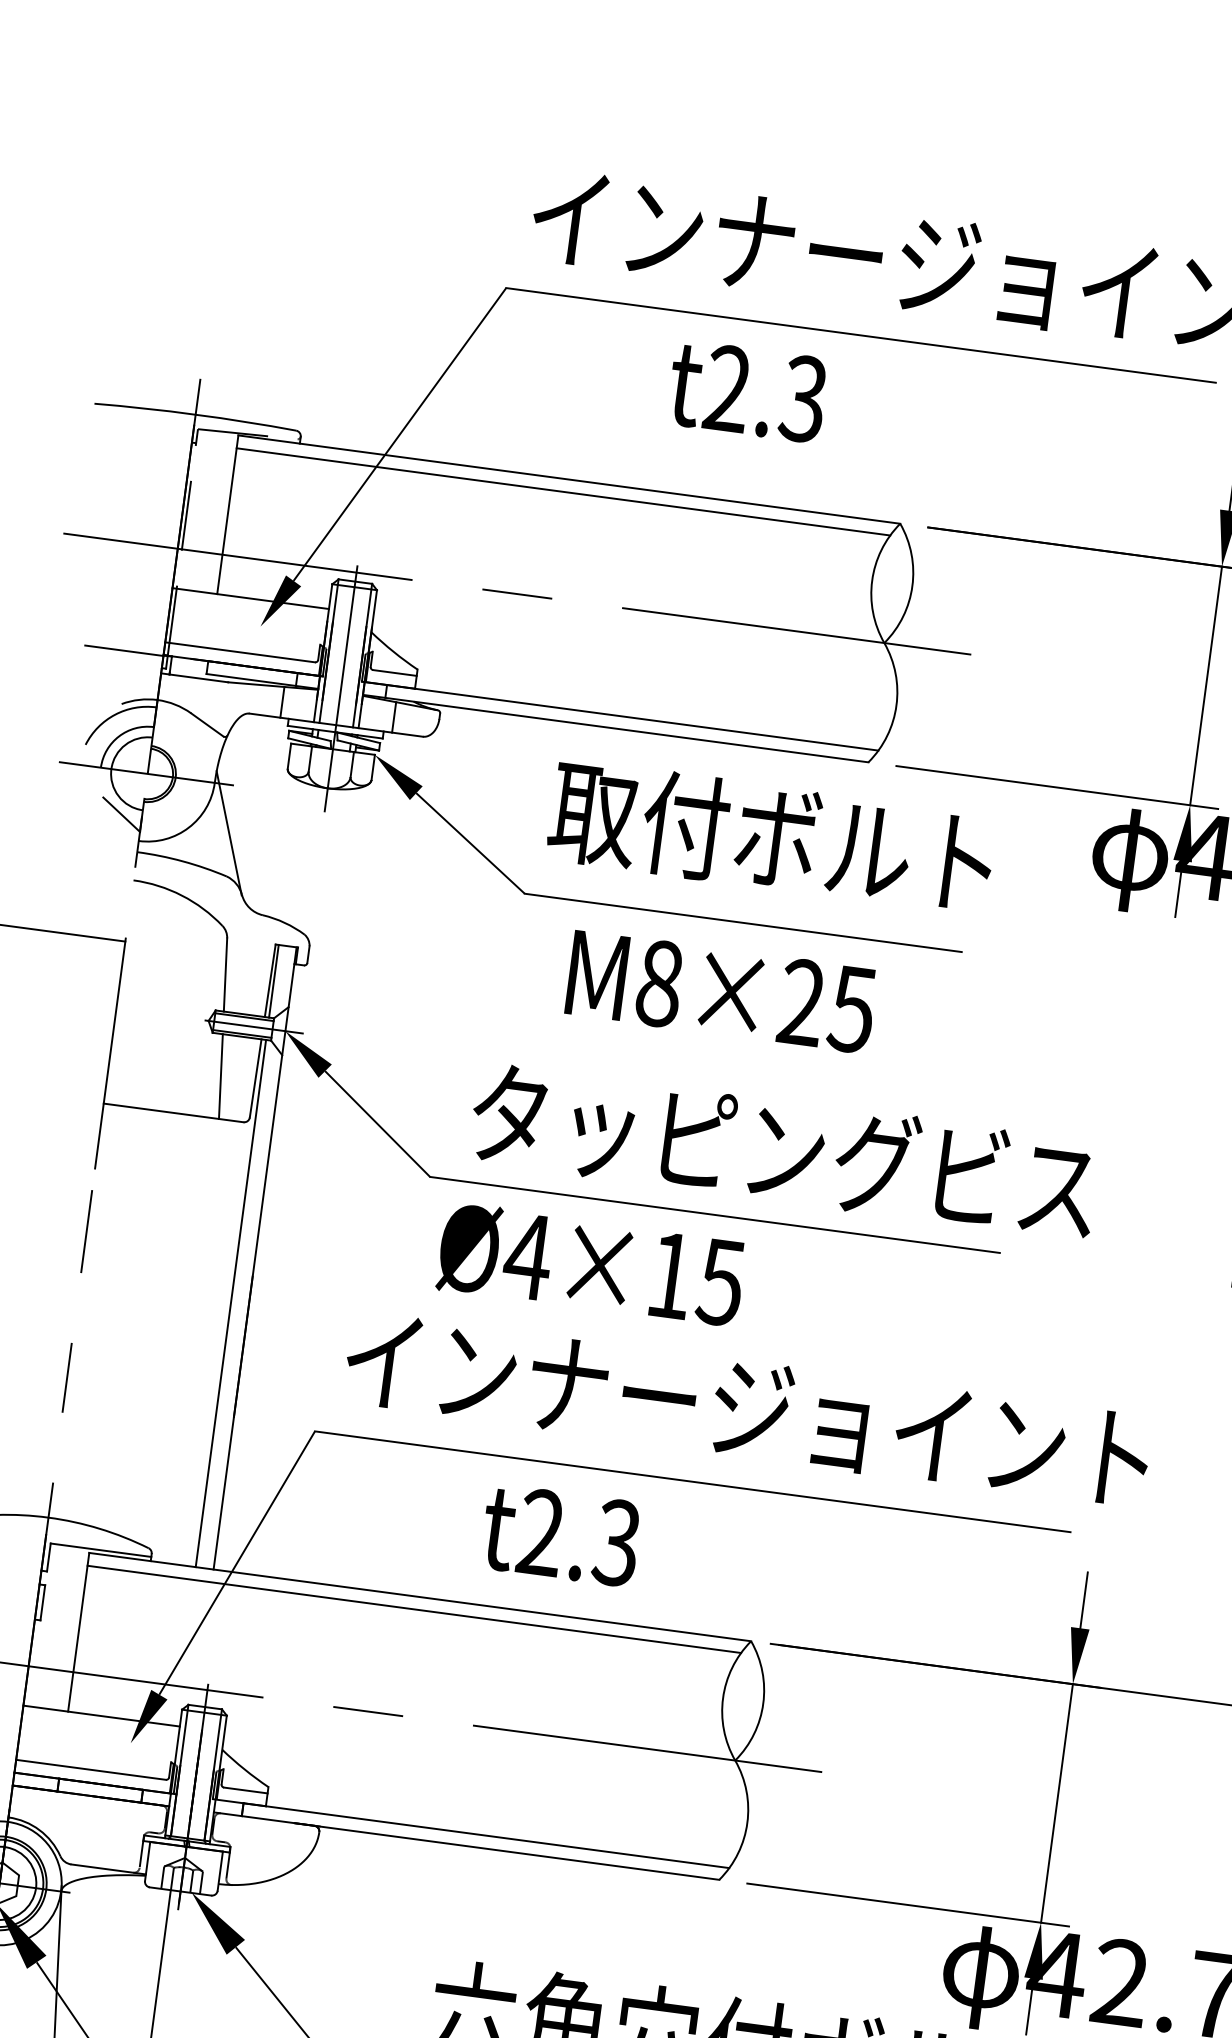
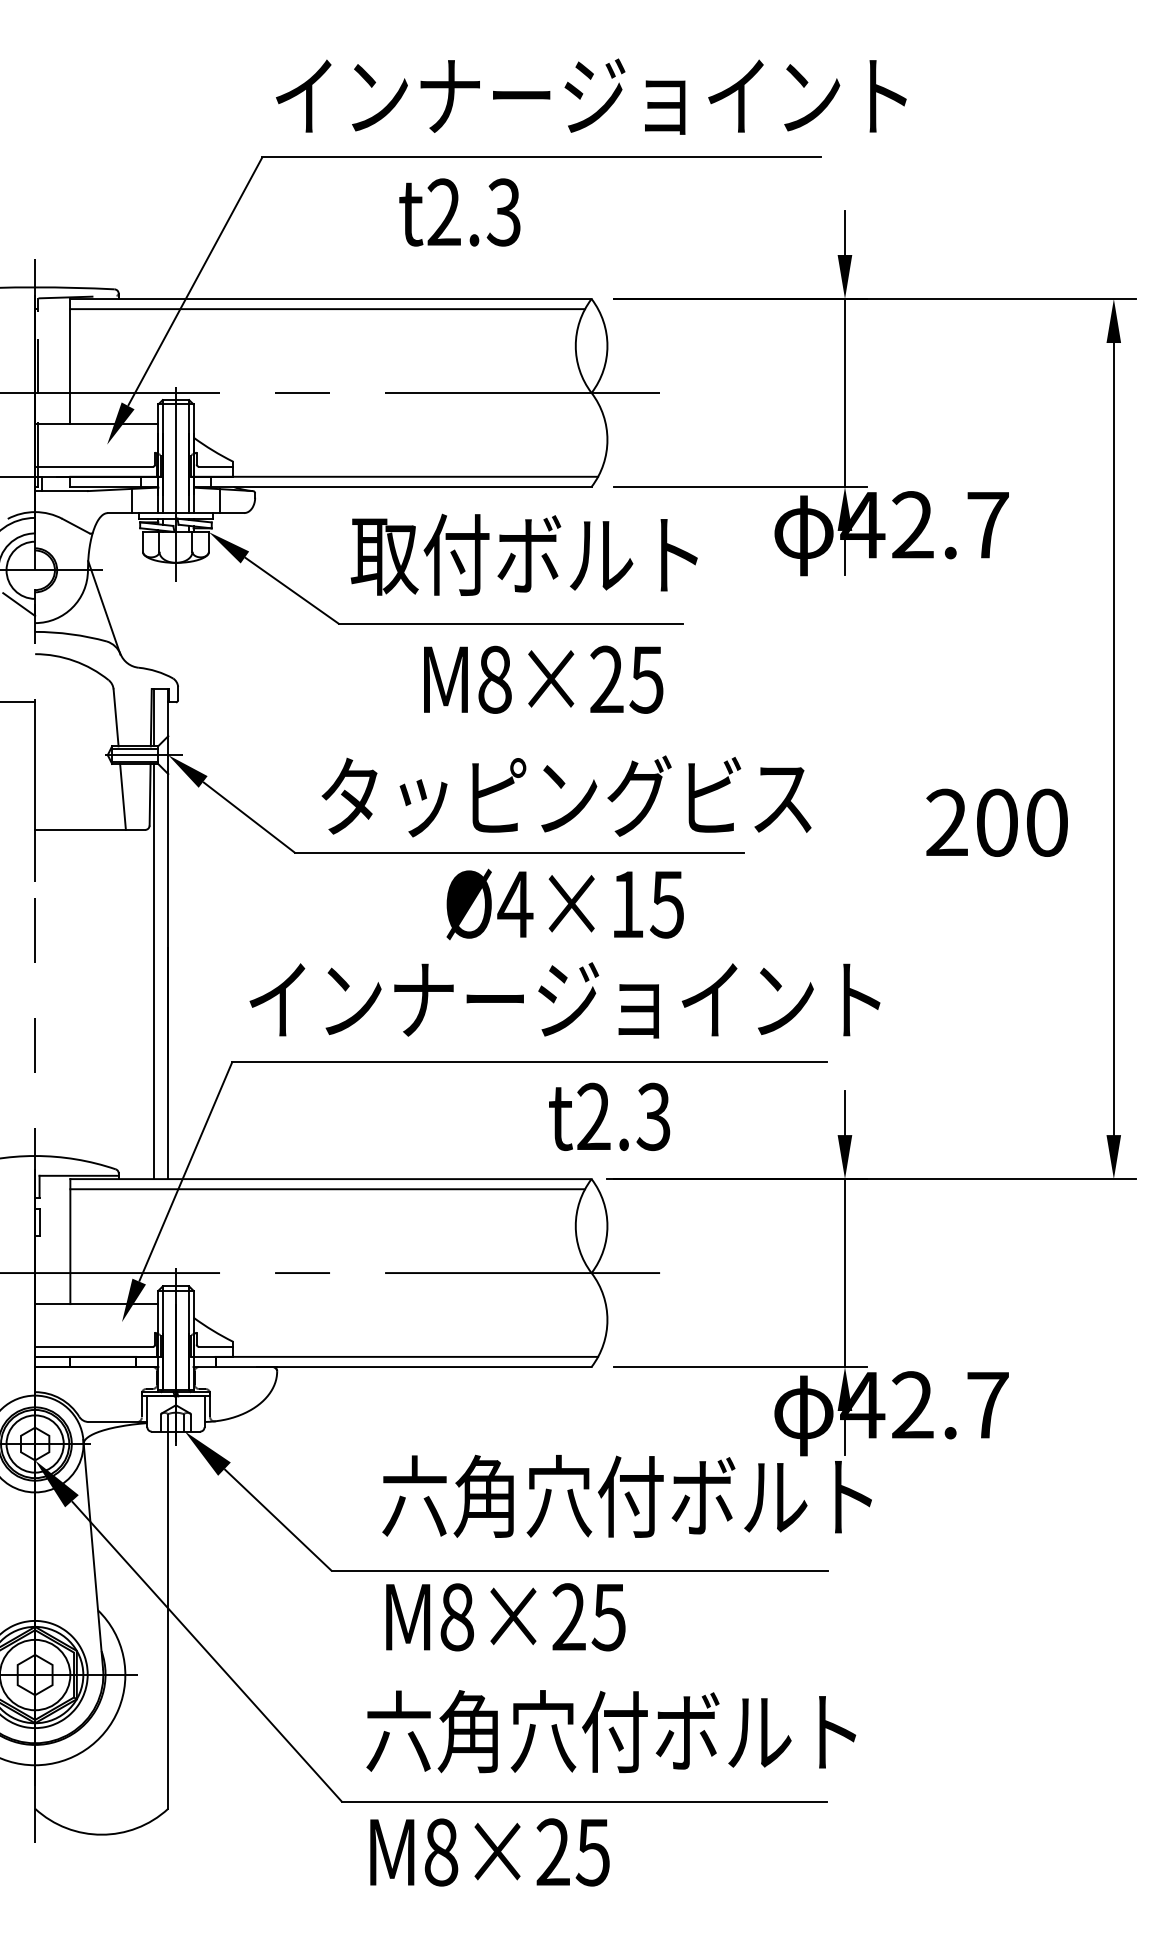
text: (721, 991) -> (543, 679), moved
text: (590, 1264) -> (564, 904), moved
text: (560, 1534) -> (609, 1116), moved

